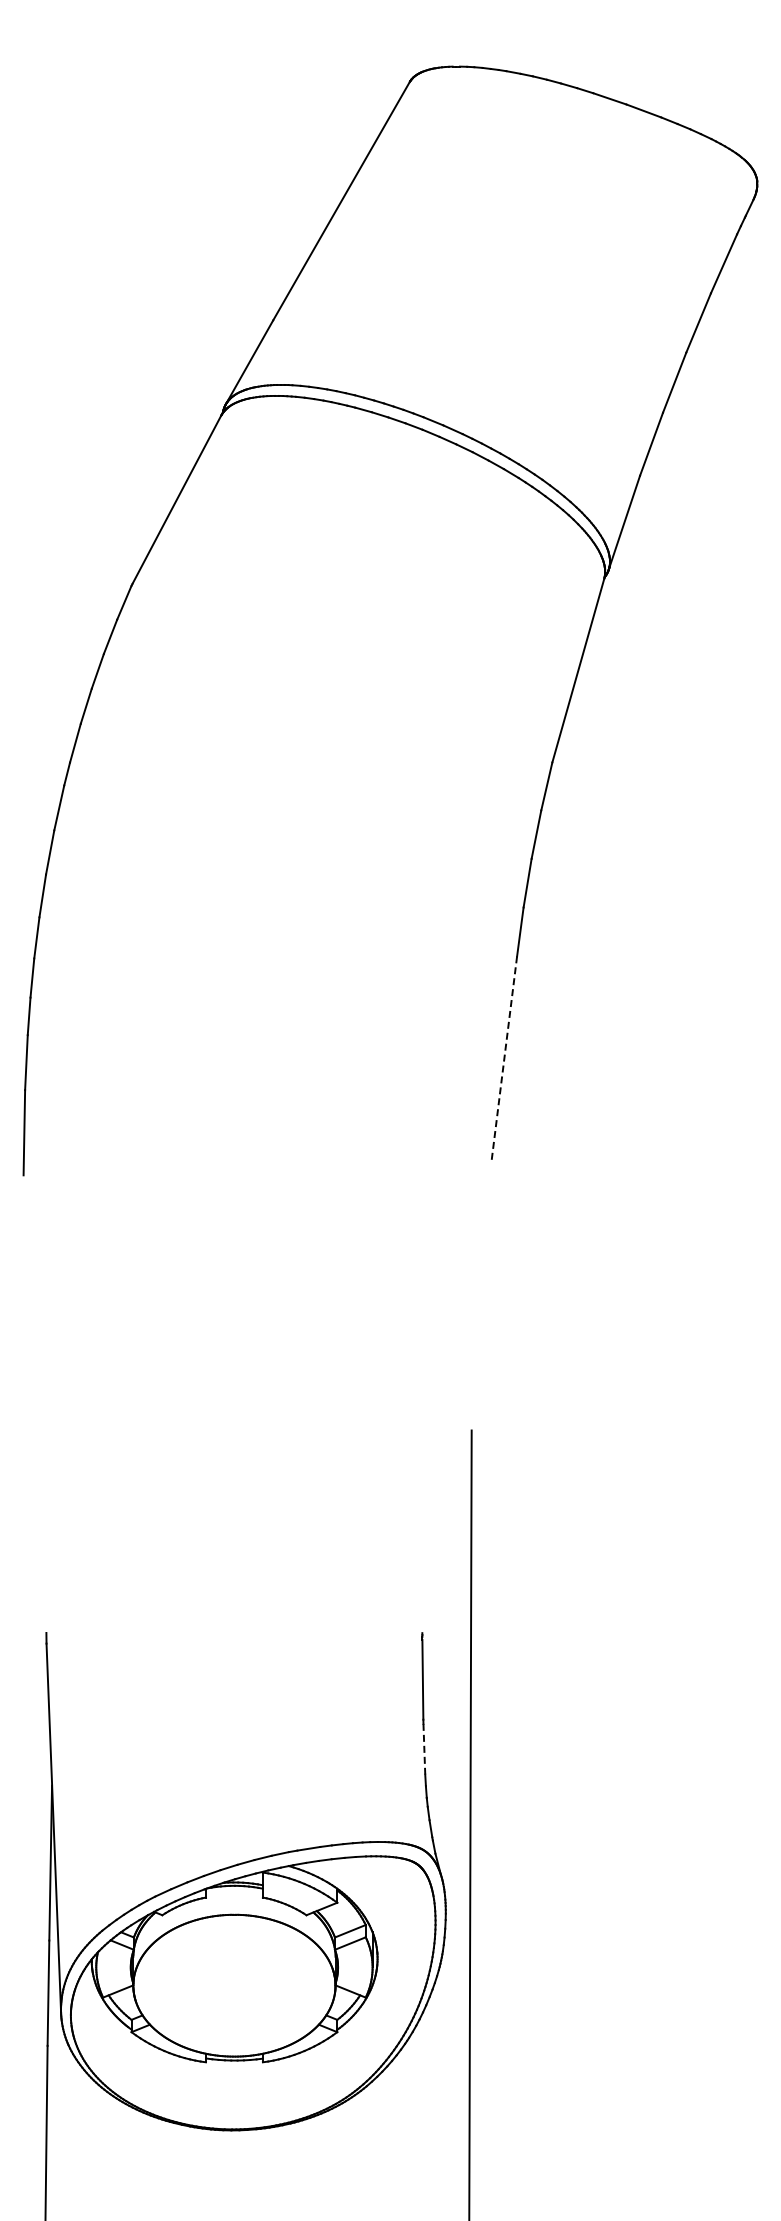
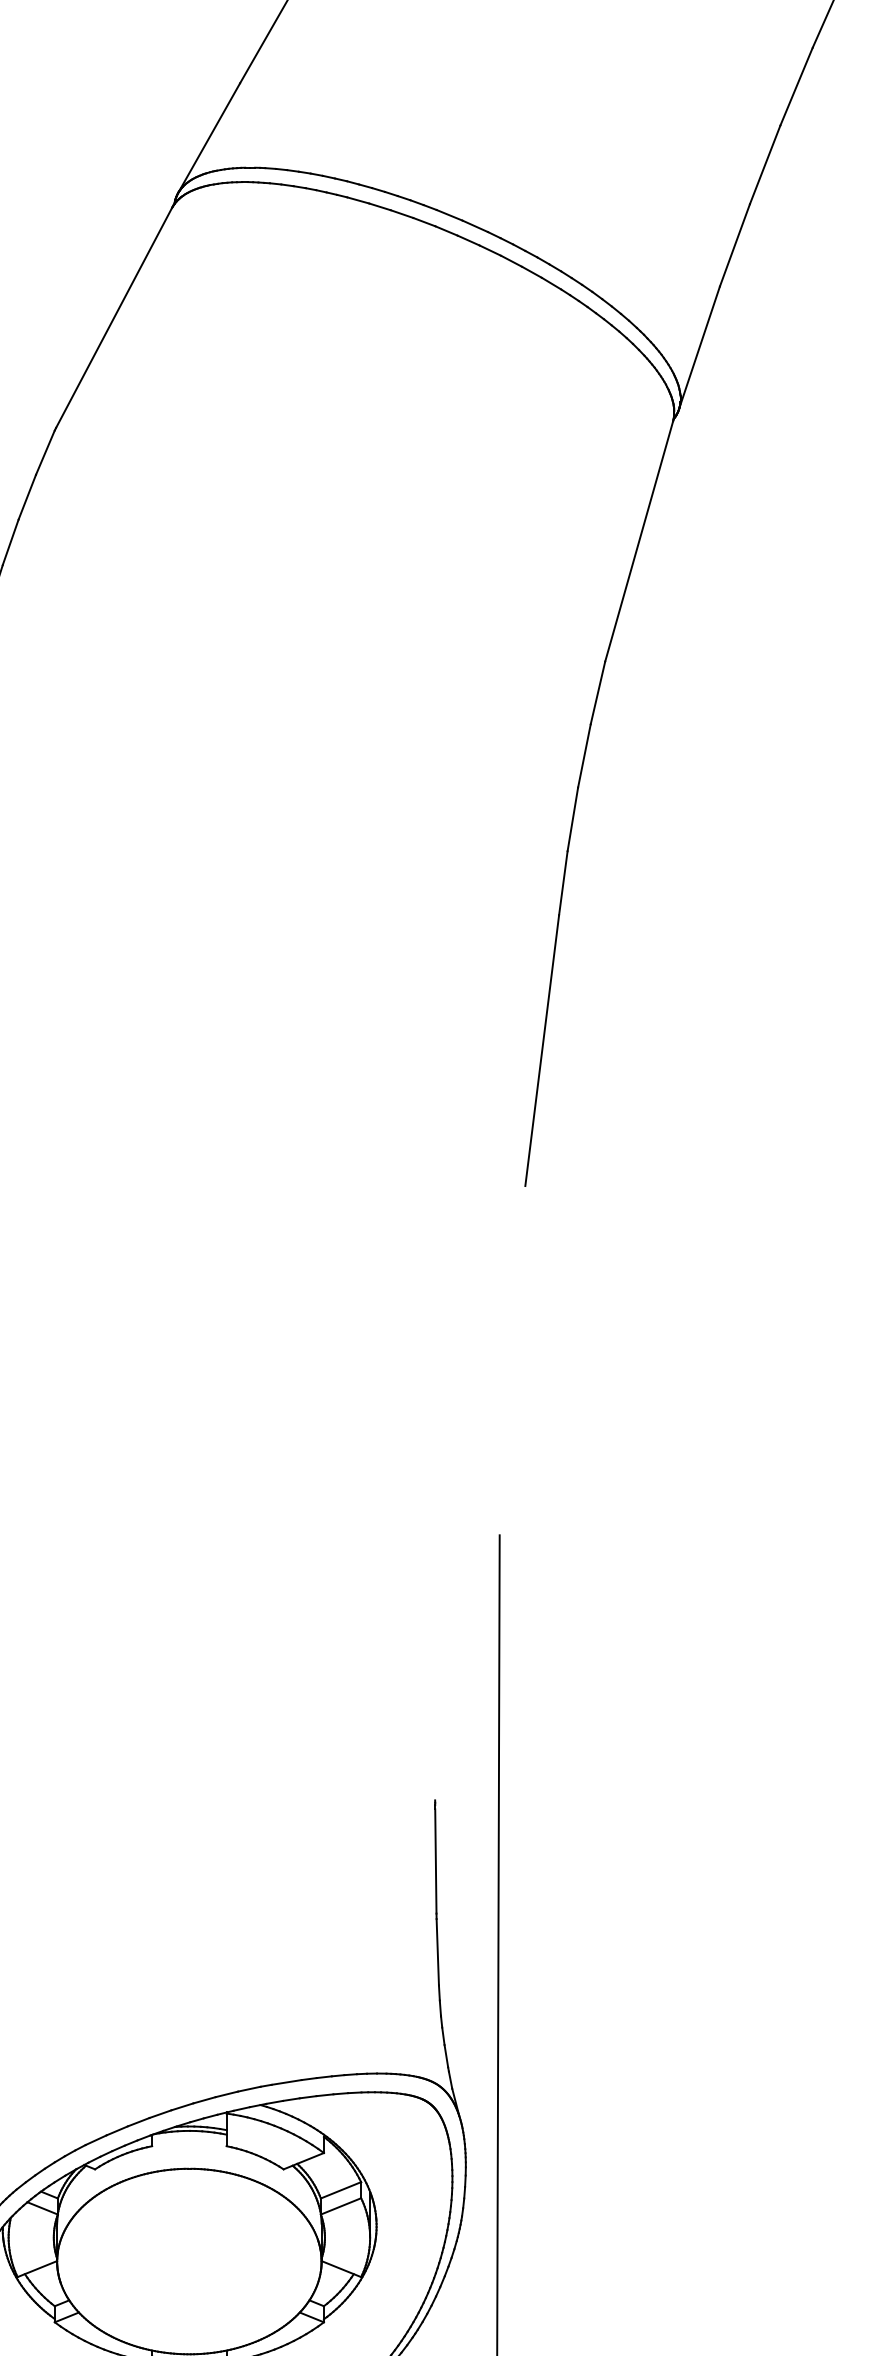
line: (504, 1060) -> (542, 1051), dashed -> solid
line: (424, 1749) -> (437, 1952), dashed -> solid

